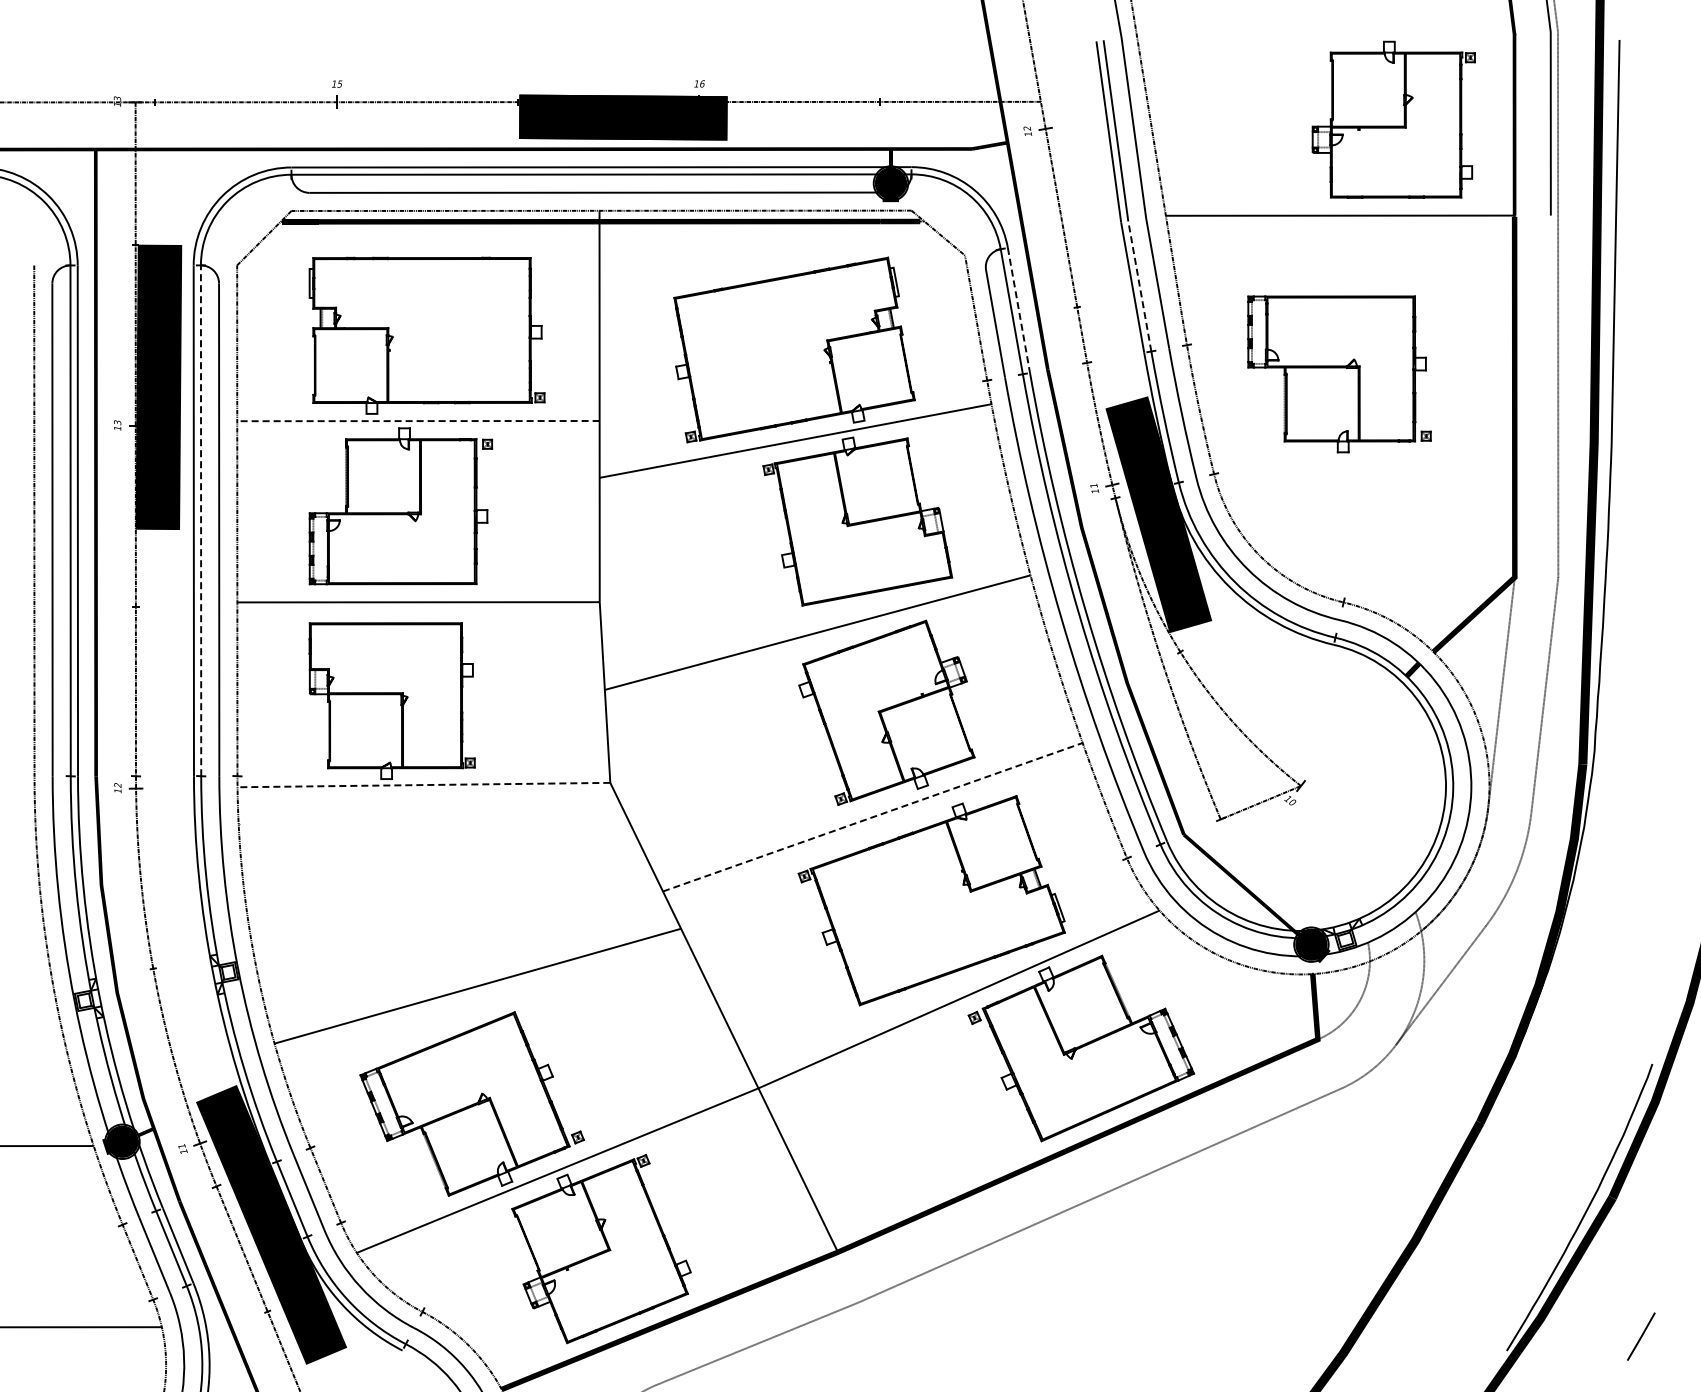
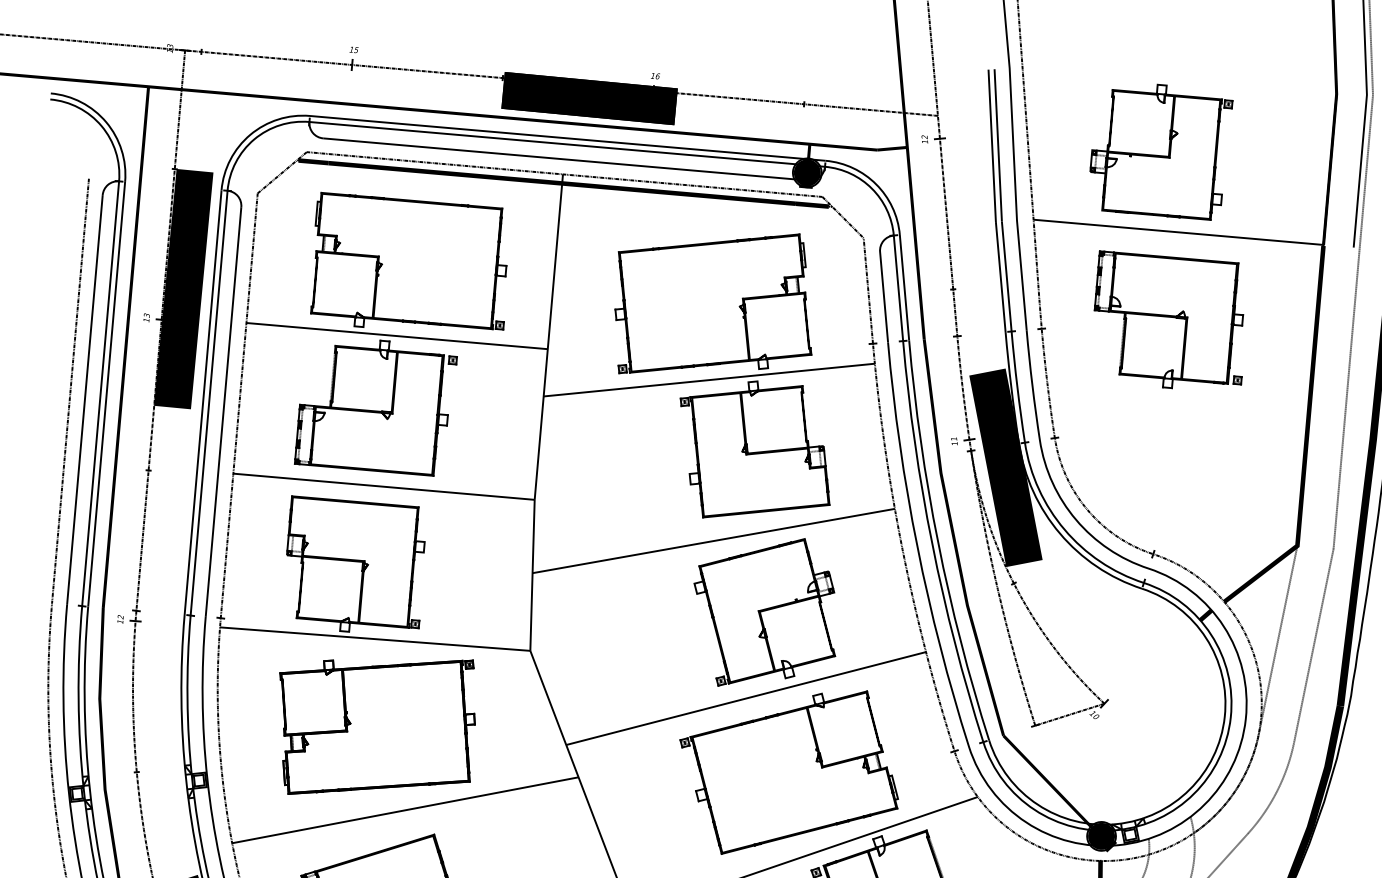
part: (1393, 119) -> (1159, 150), moved
line: (1139, 285) -> (1006, 275), dashed -> solid
line: (1019, 310) -> (904, 287), dashed -> solid
part: (1339, 374) -> (1170, 322), moved
line: (417, 421) -> (396, 336), dashed -> solid
line: (201, 520) -> (209, 402), dashed -> solid
line: (423, 785) -> (374, 639), dashed -> solid
line: (872, 817) -> (745, 698), dashed -> solid
part: (432, 889) -> (374, 726), added

